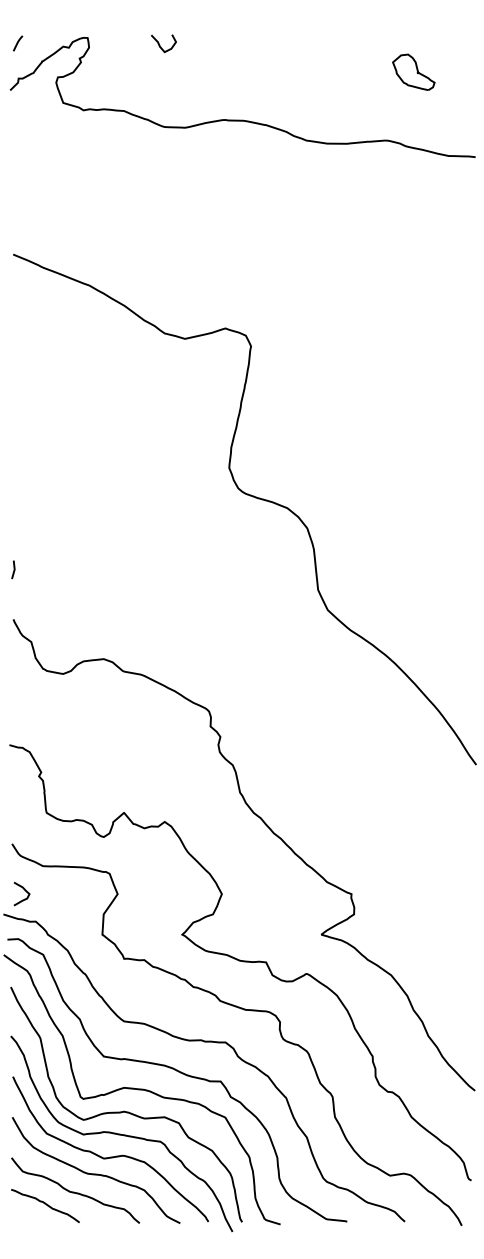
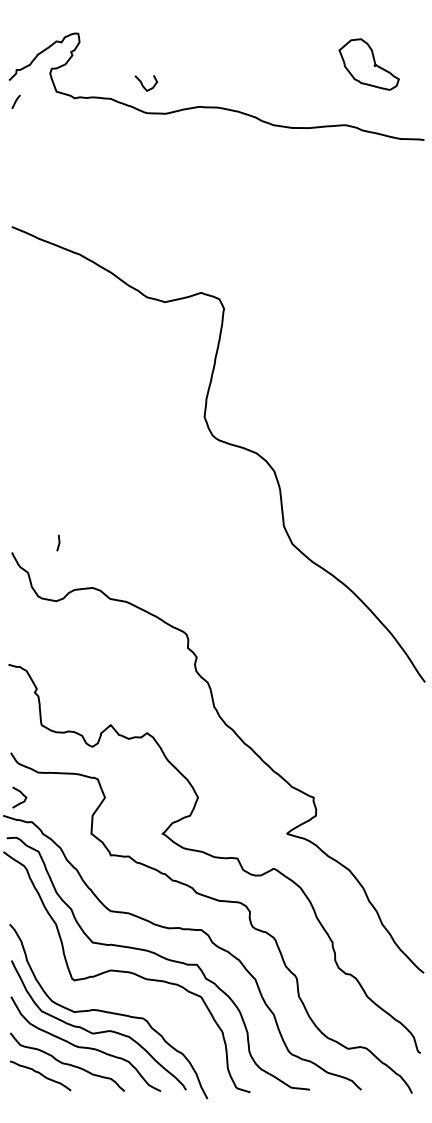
line: (17, 43) -> (15, 101), moved
curve: (160, 45) -> (143, 85), moved
part: (413, 71) -> (369, 63), size x1.6
line: (13, 569) -> (58, 542), moved
curve: (124, 1110) -> (111, 990), removed

